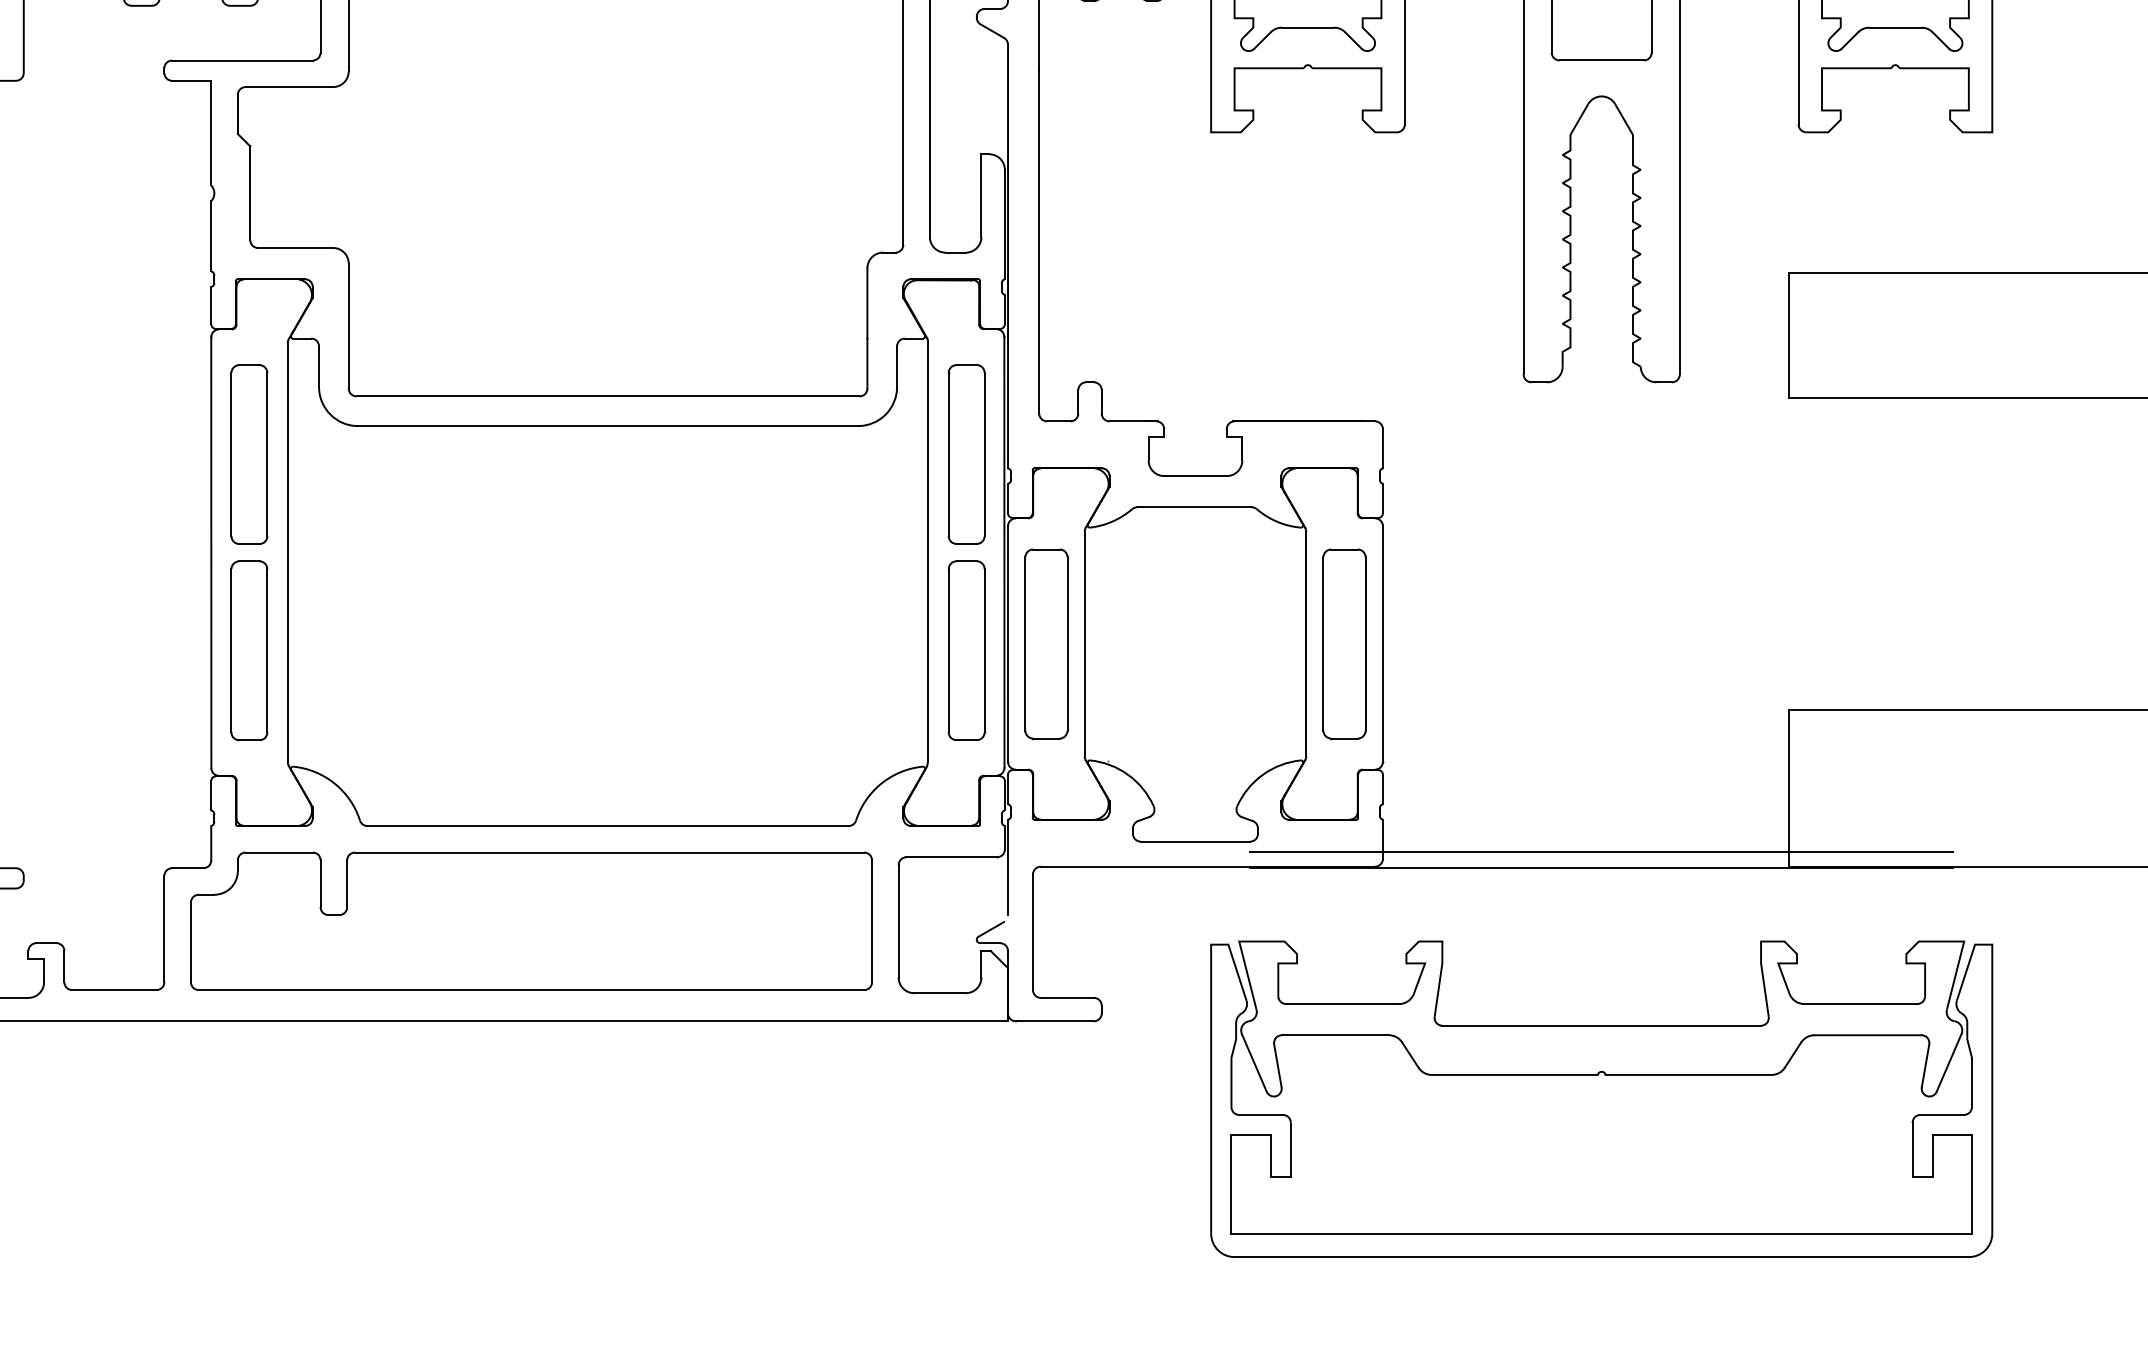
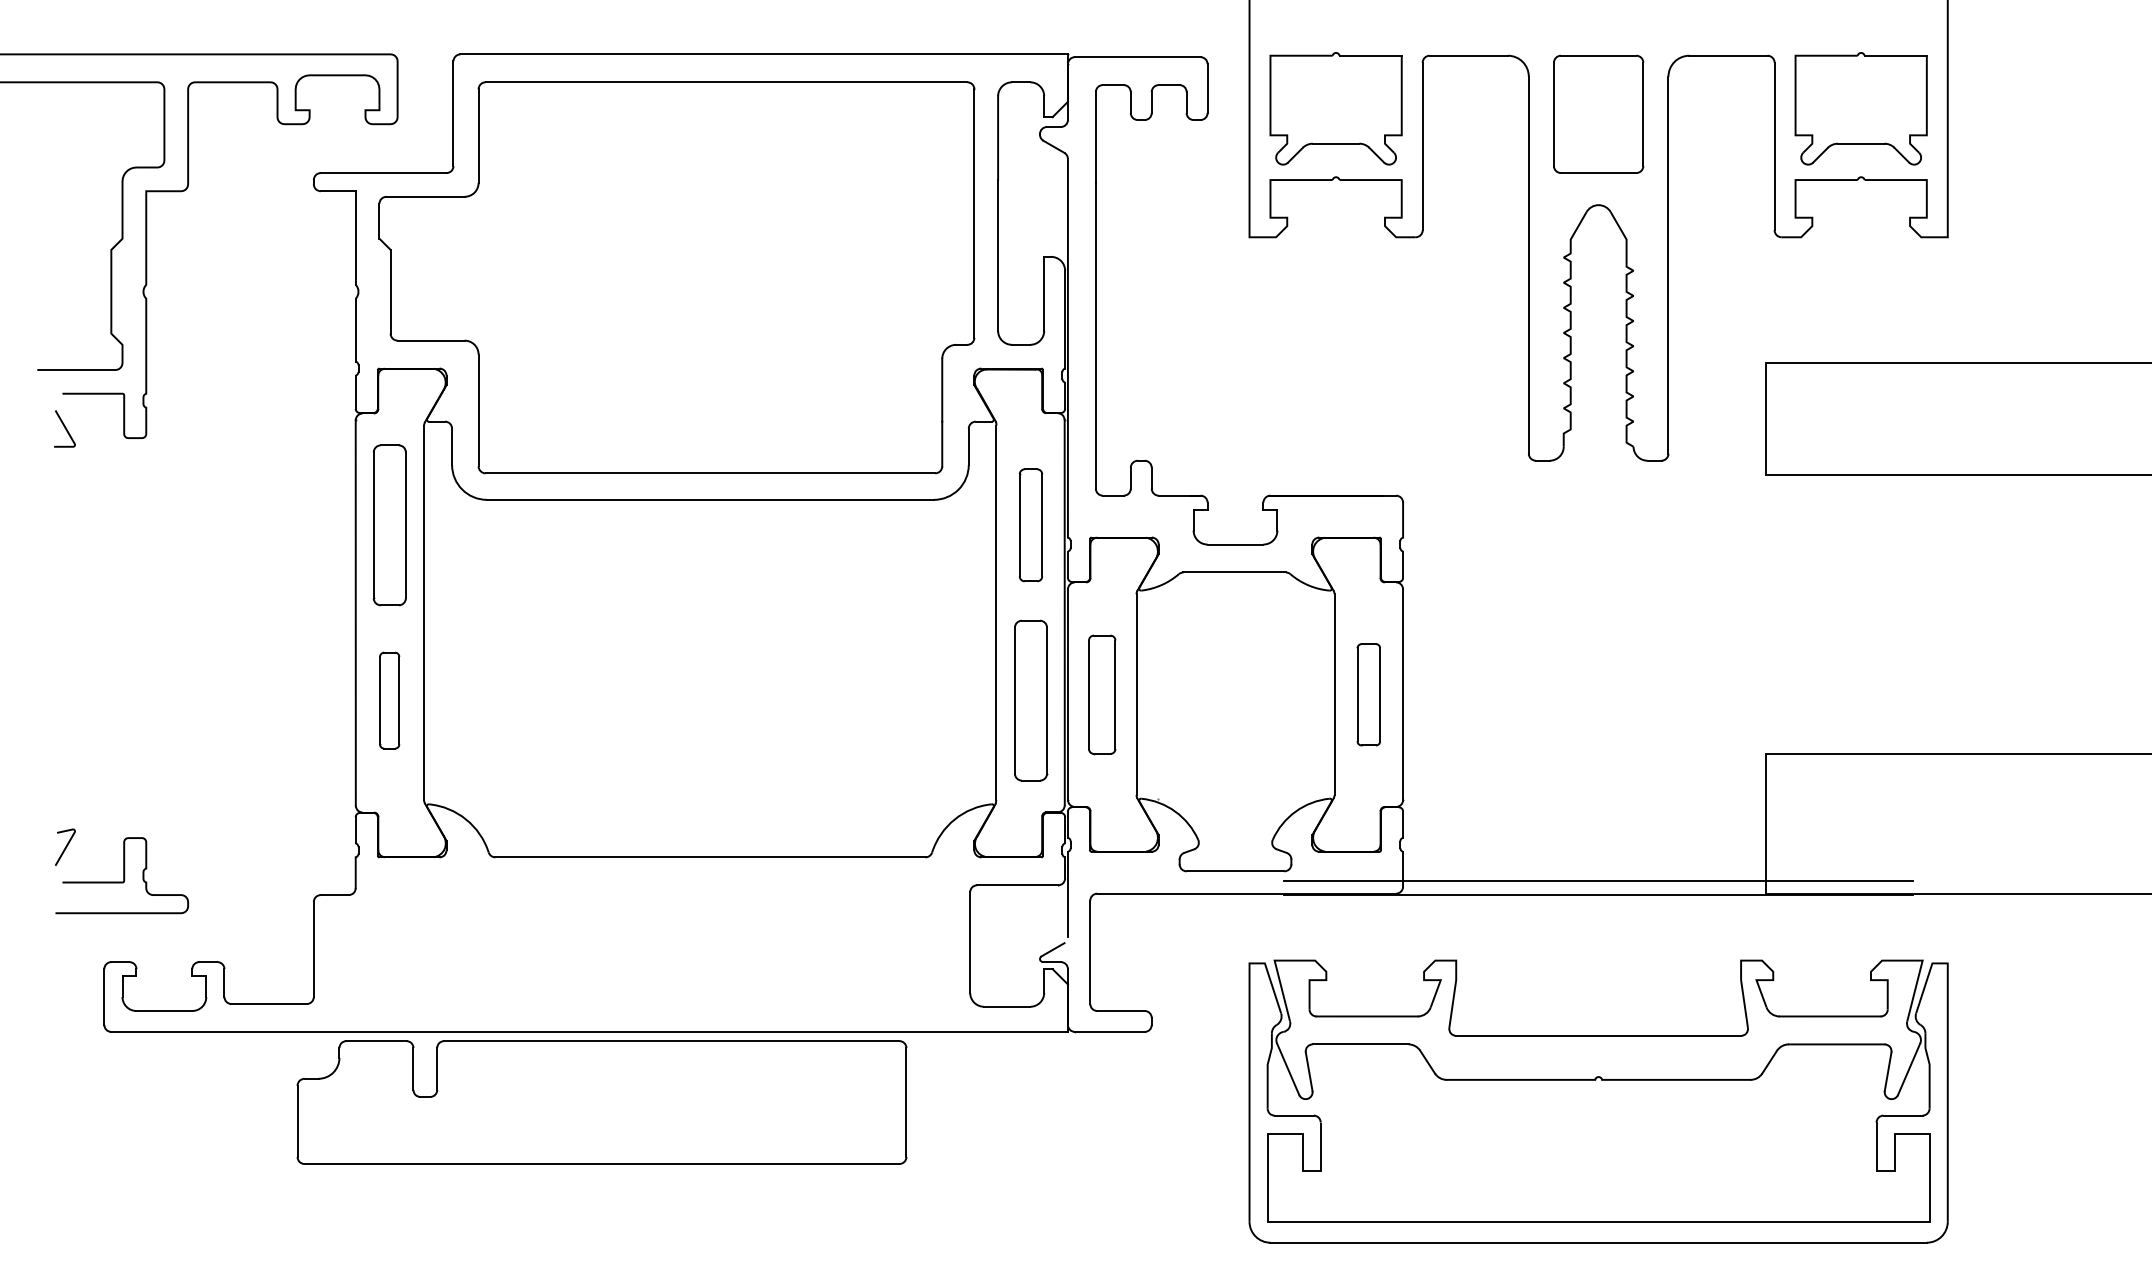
part: (966, 454) -> (1030, 525), size x0.7
part: (1045, 643) -> (1101, 694), size x0.7
part: (1344, 643) -> (1368, 694), size x0.6
part: (249, 650) -> (389, 700), size x0.6
part: (530, 921) -> (601, 1102), moved

